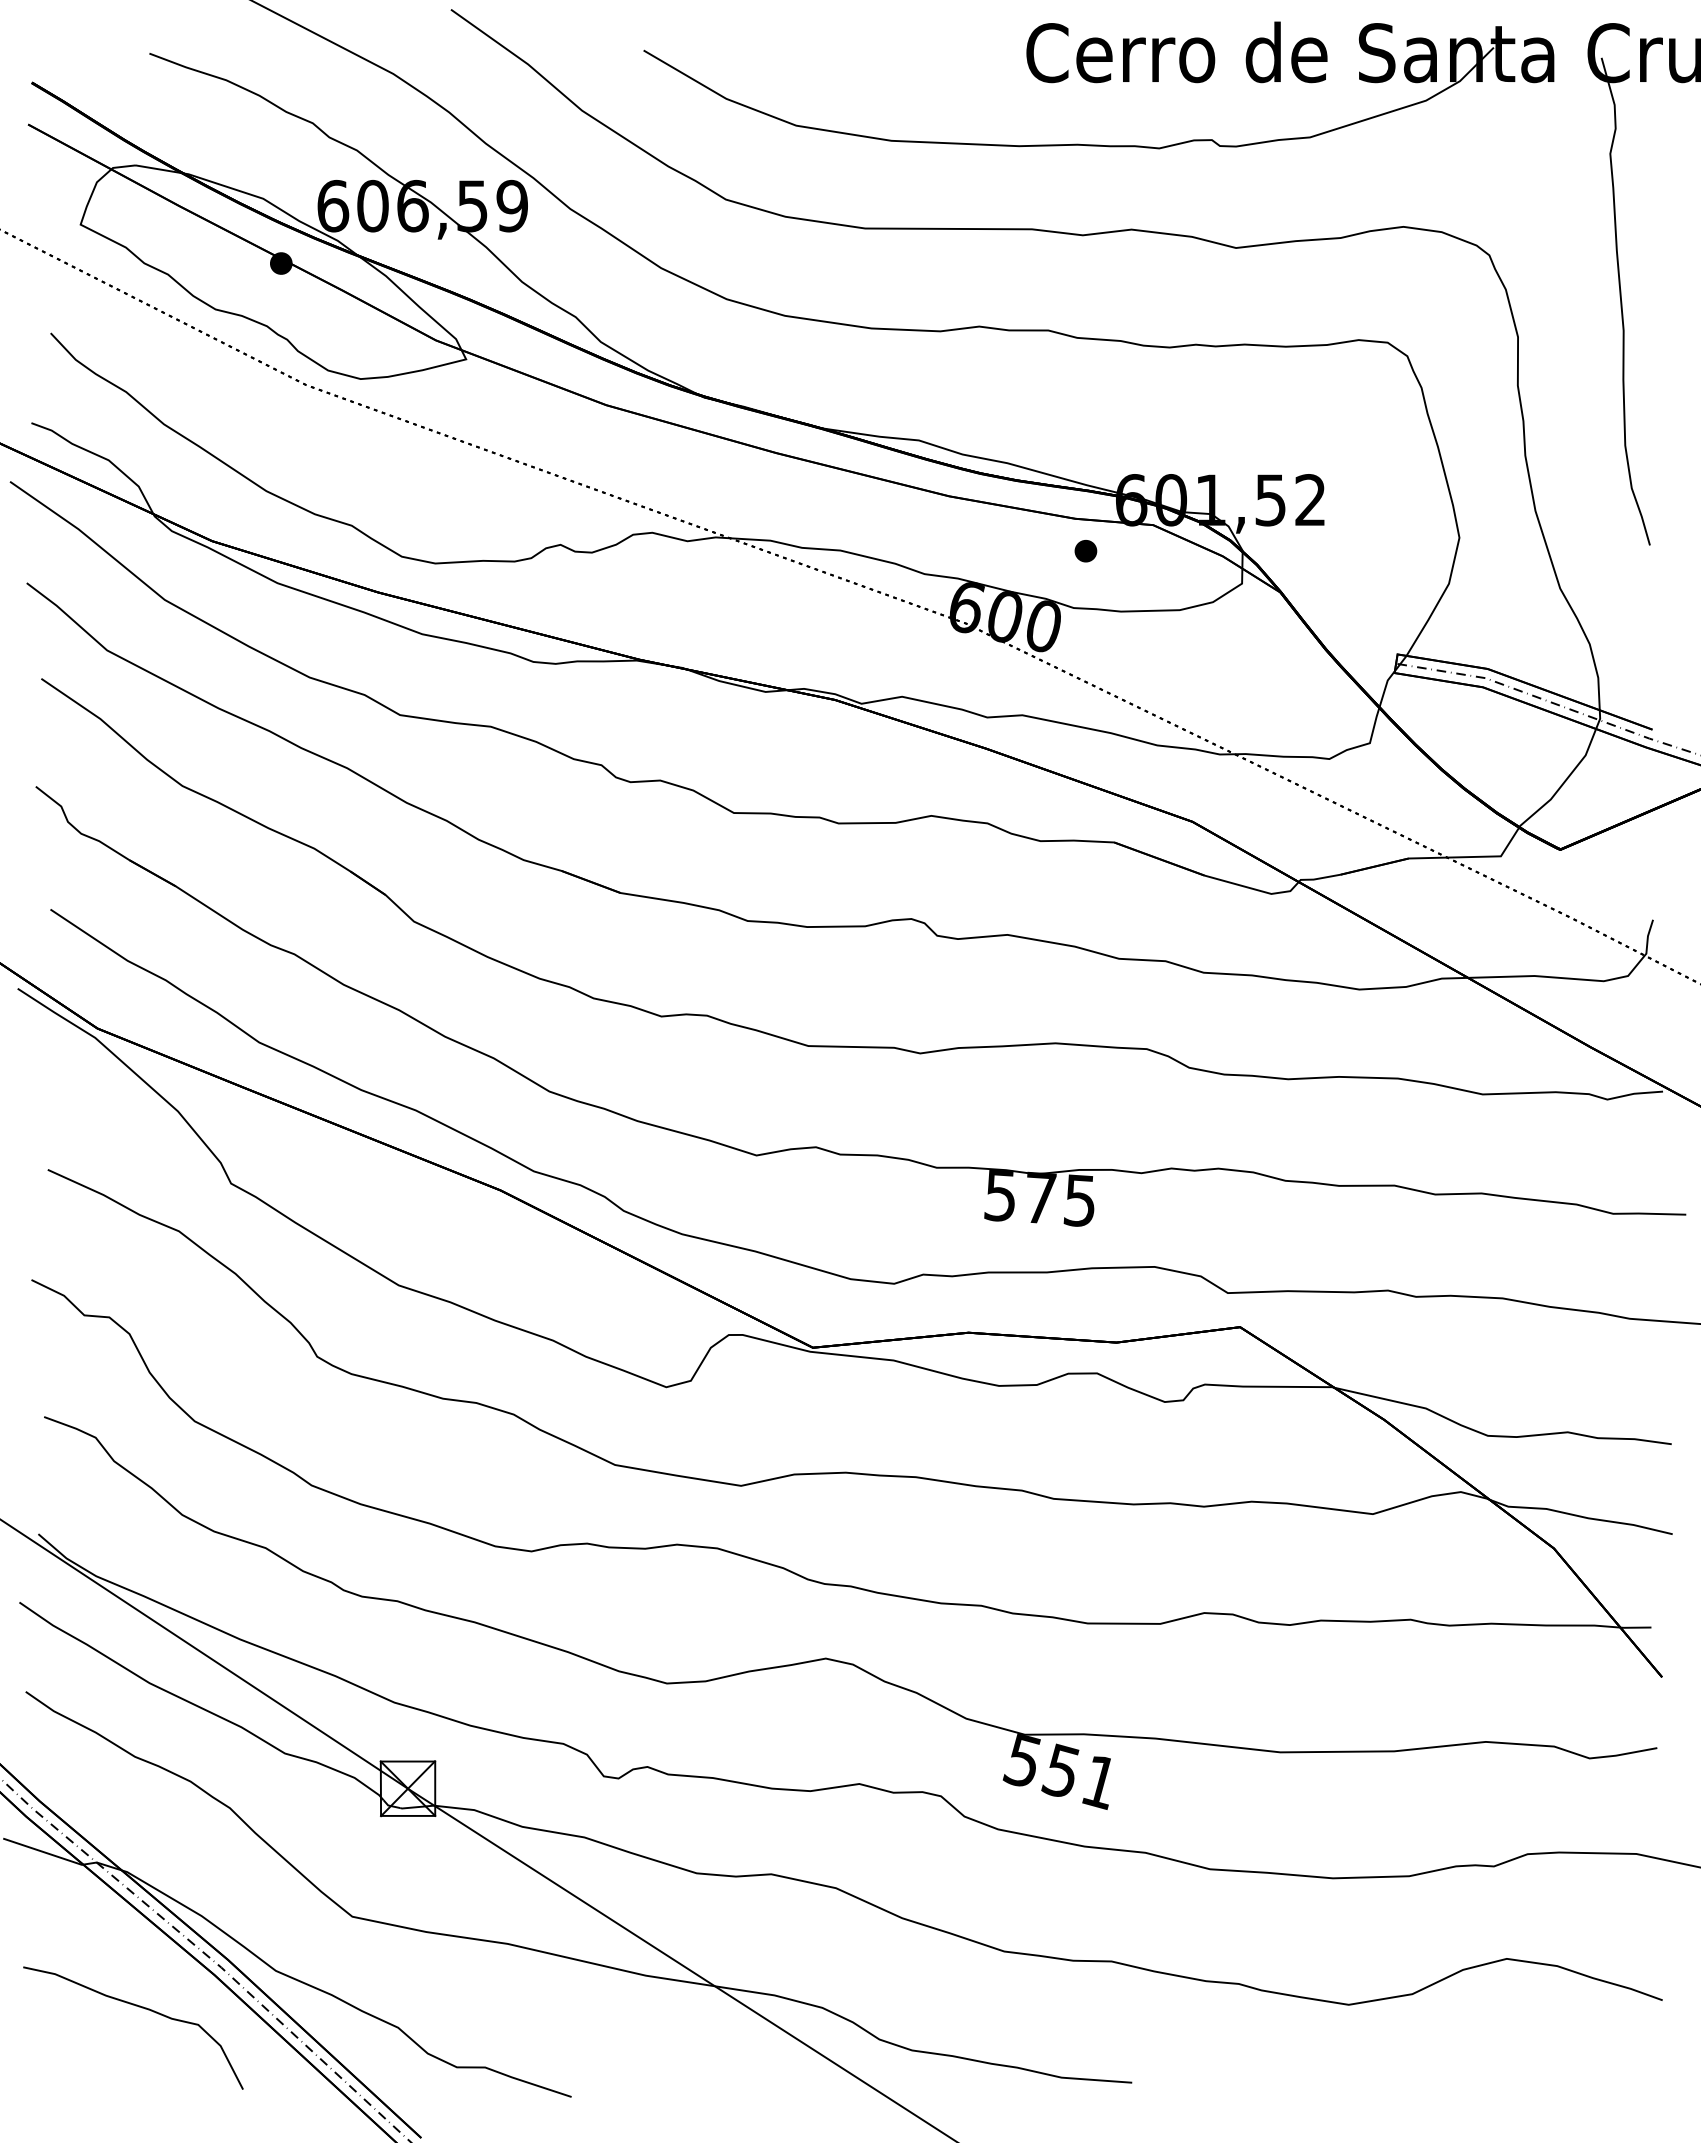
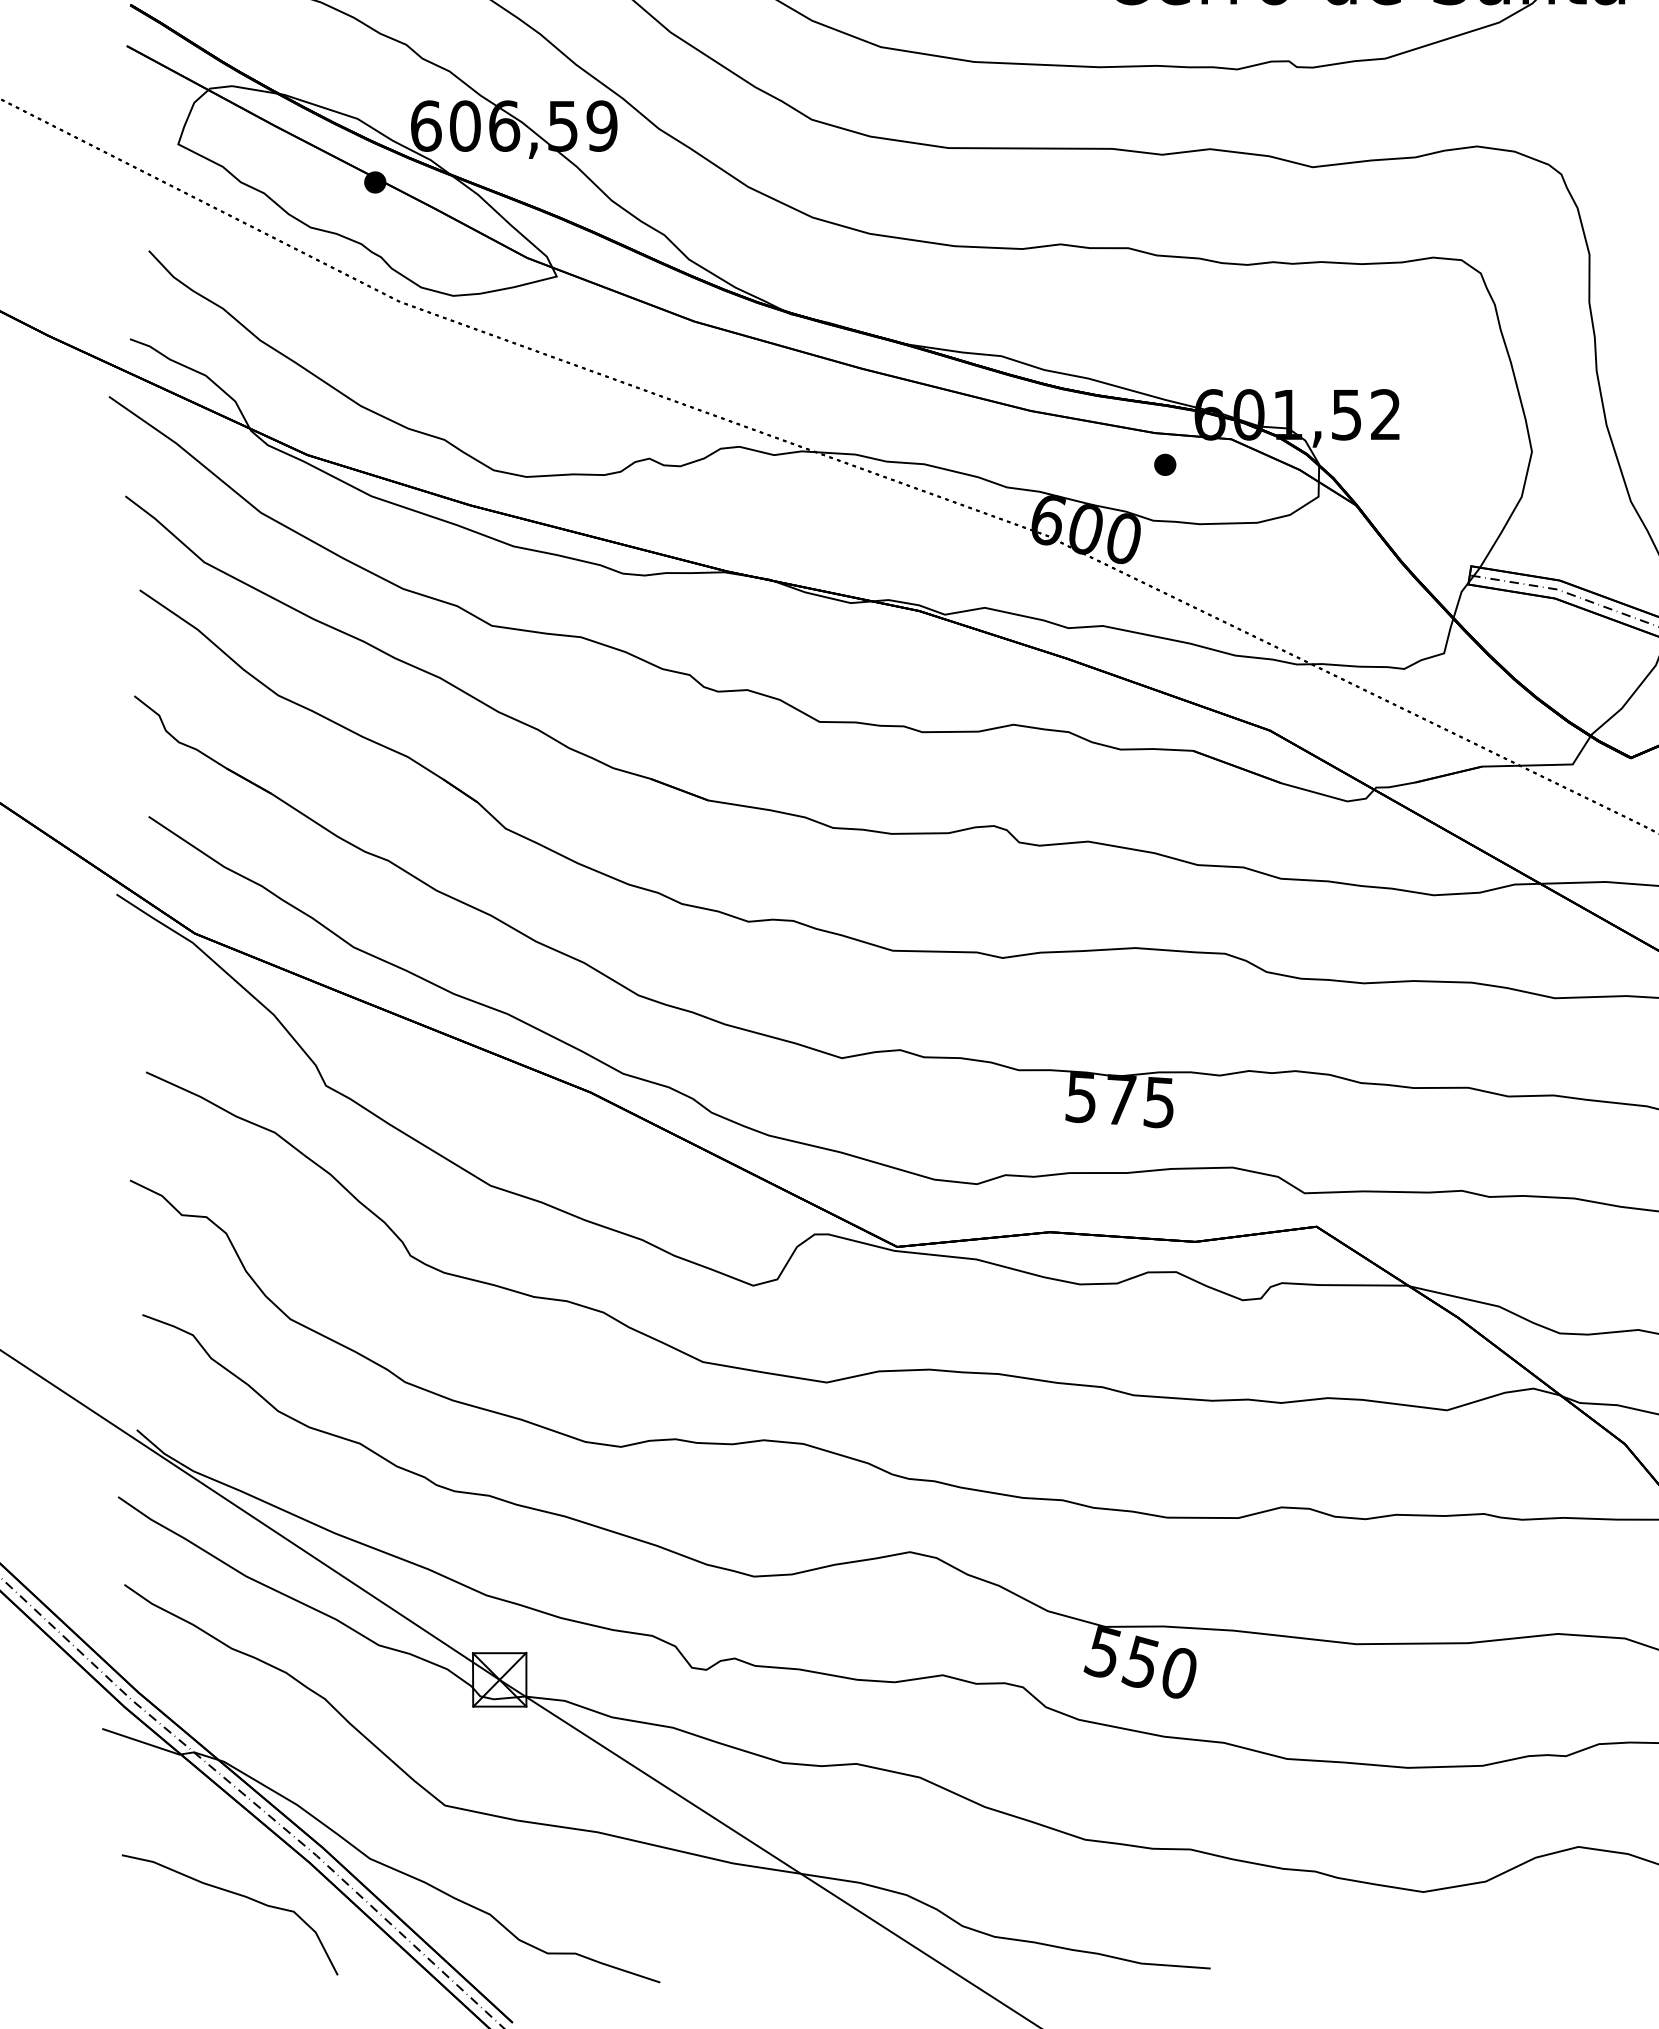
text: (1099, 1782) -> (1178, 1673), 551 -> 550

